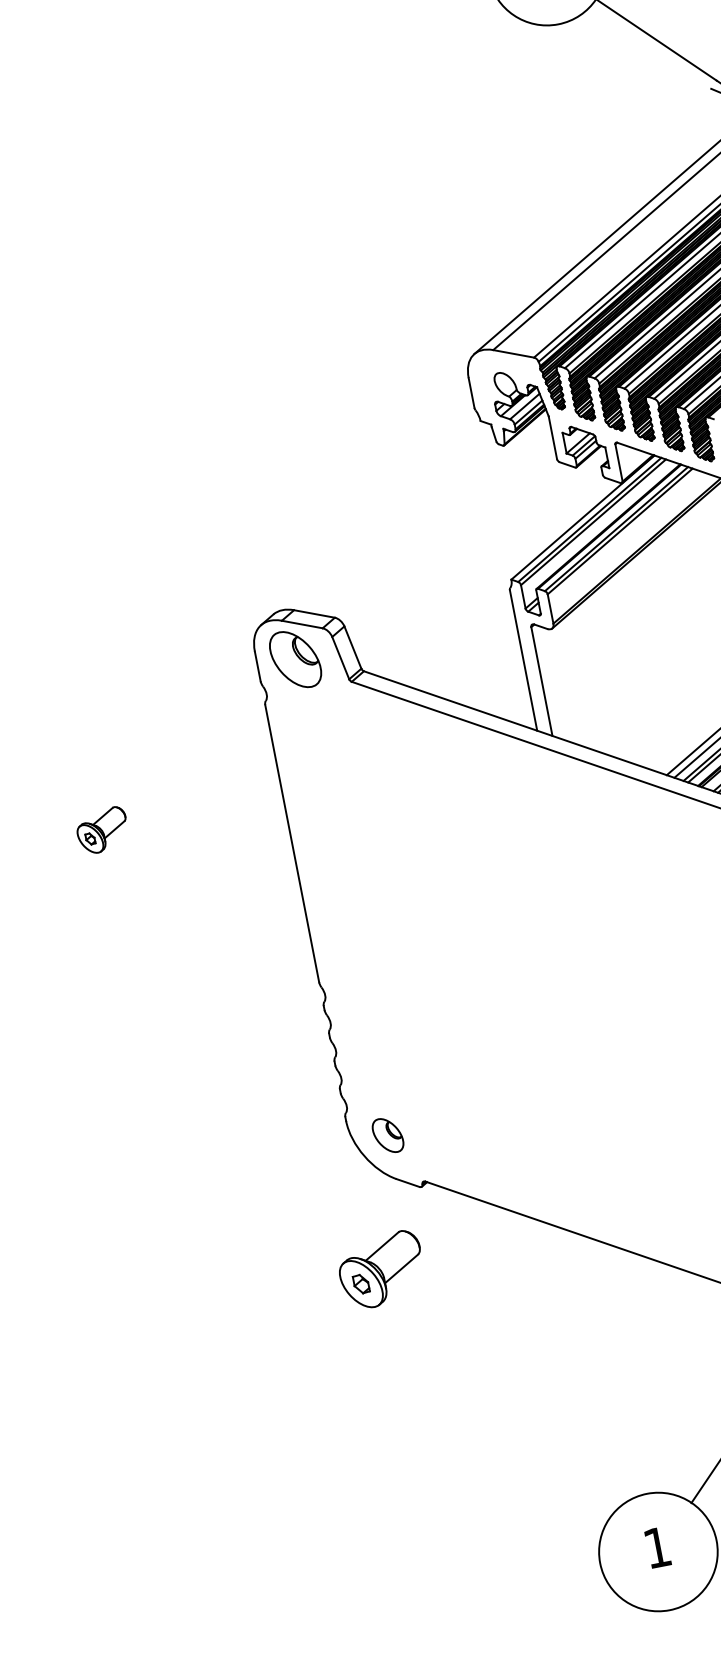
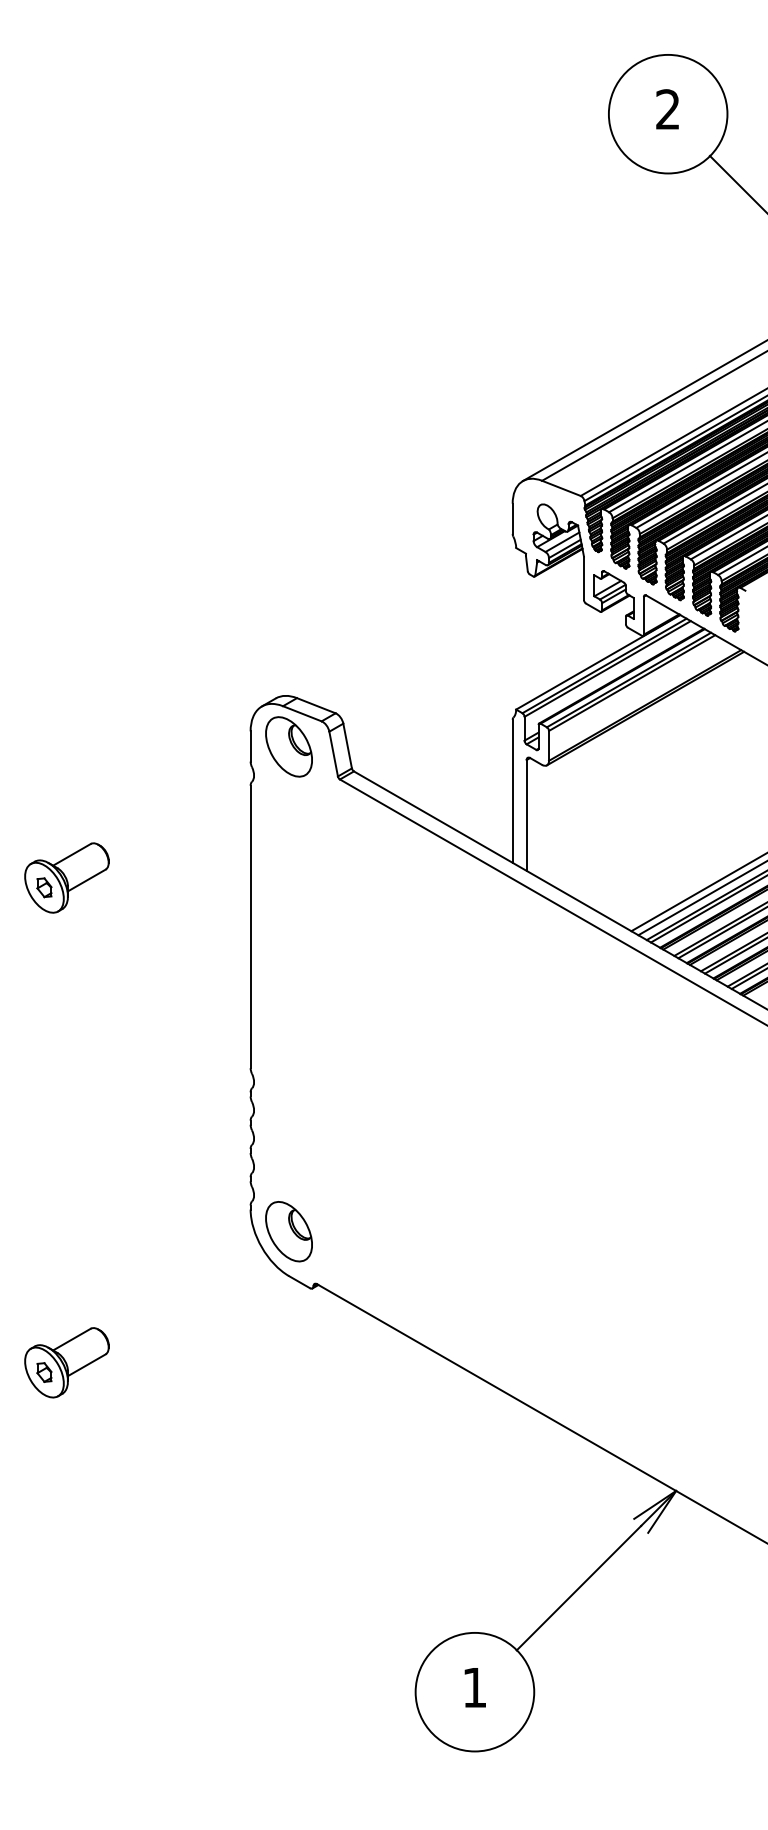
part: (102, 830) -> (66, 877), size x1.67
part: (387, 1135) -> (288, 1231), size x1.67
part: (381, 1270) -> (66, 1362), moved

